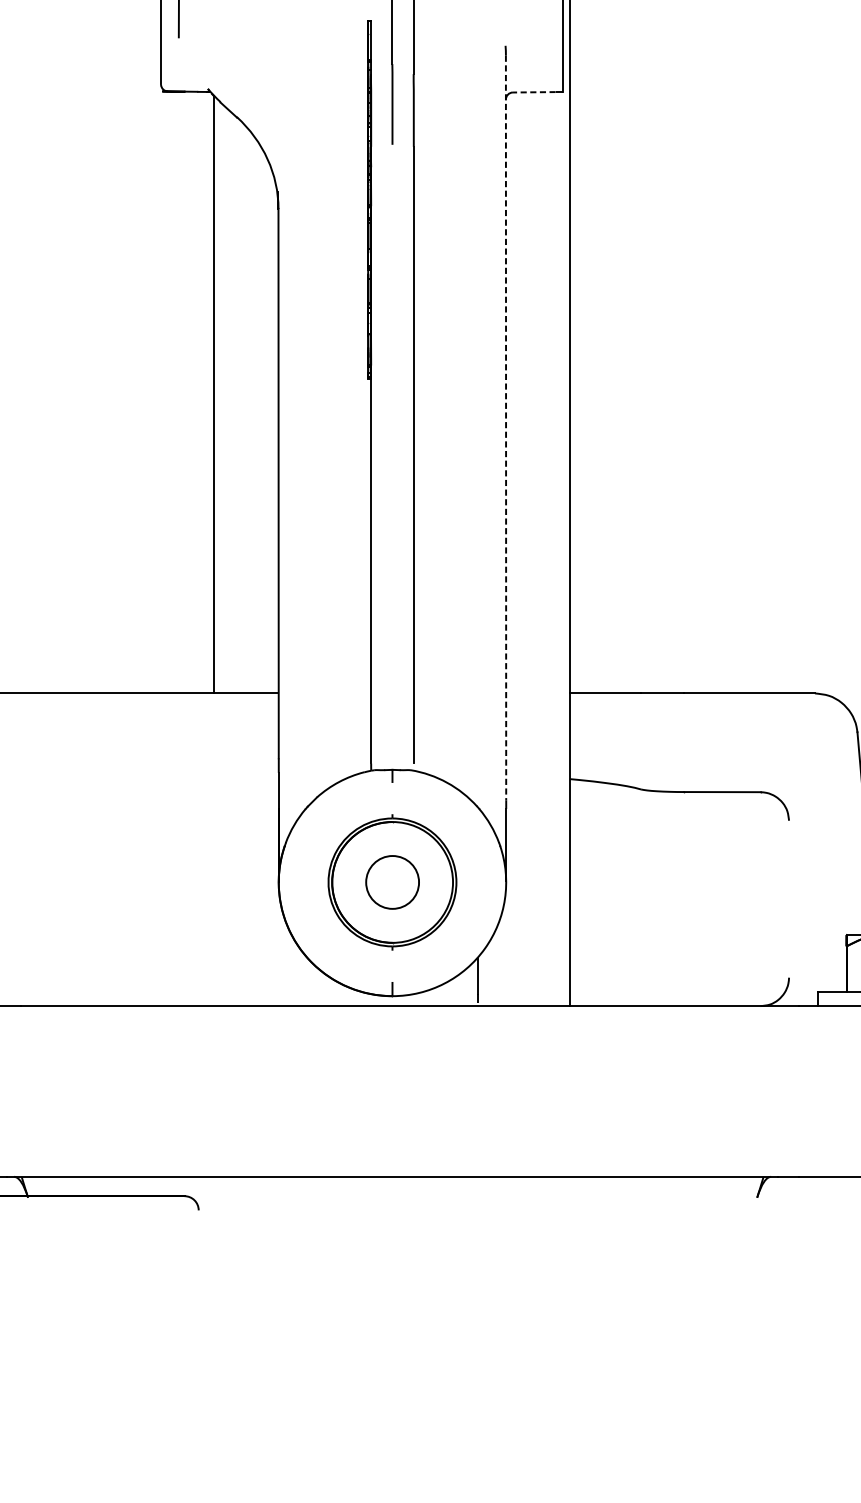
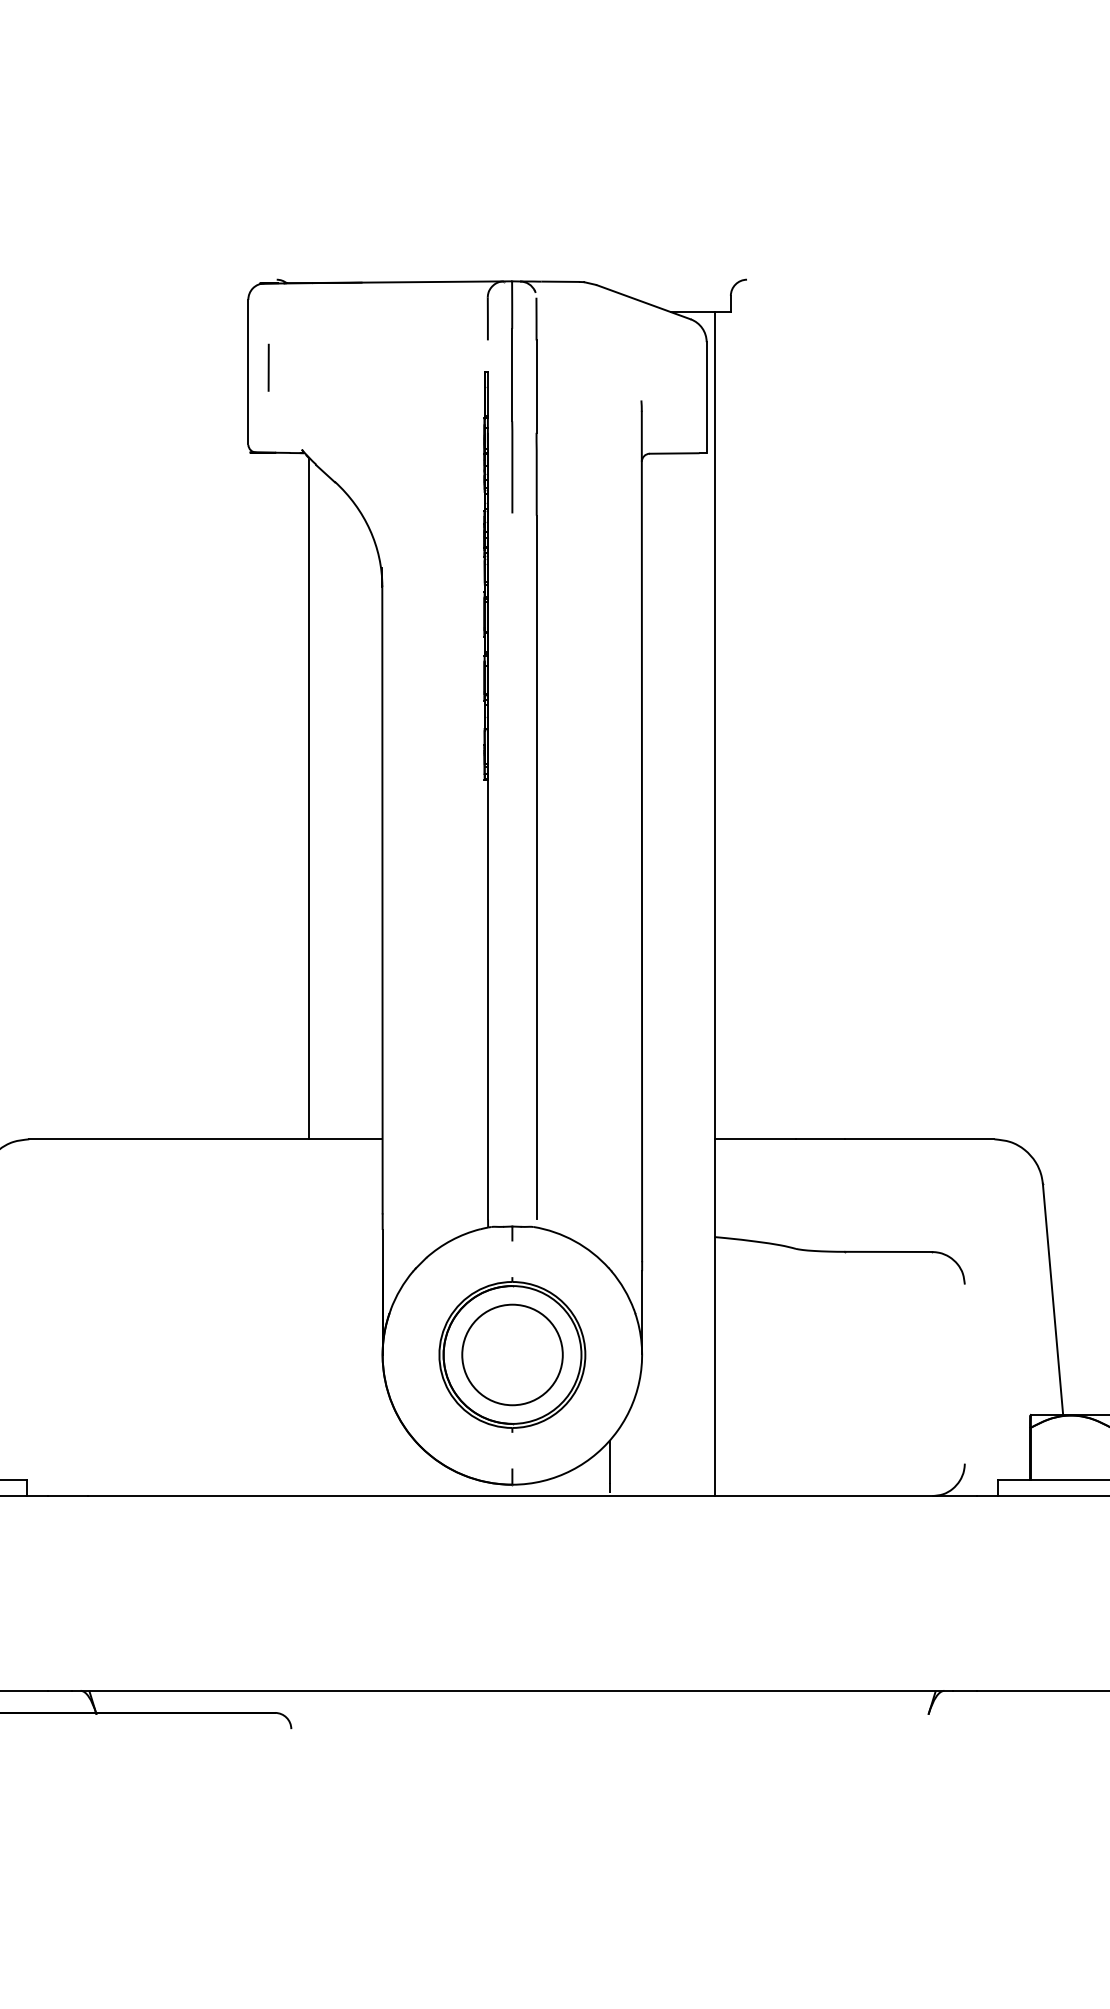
line: (533, 92) -> (673, 453), dashed -> solid
line: (505, 428) -> (641, 836), dashed -> solid
circle: (392, 882) -> (512, 1354), size x1.67

